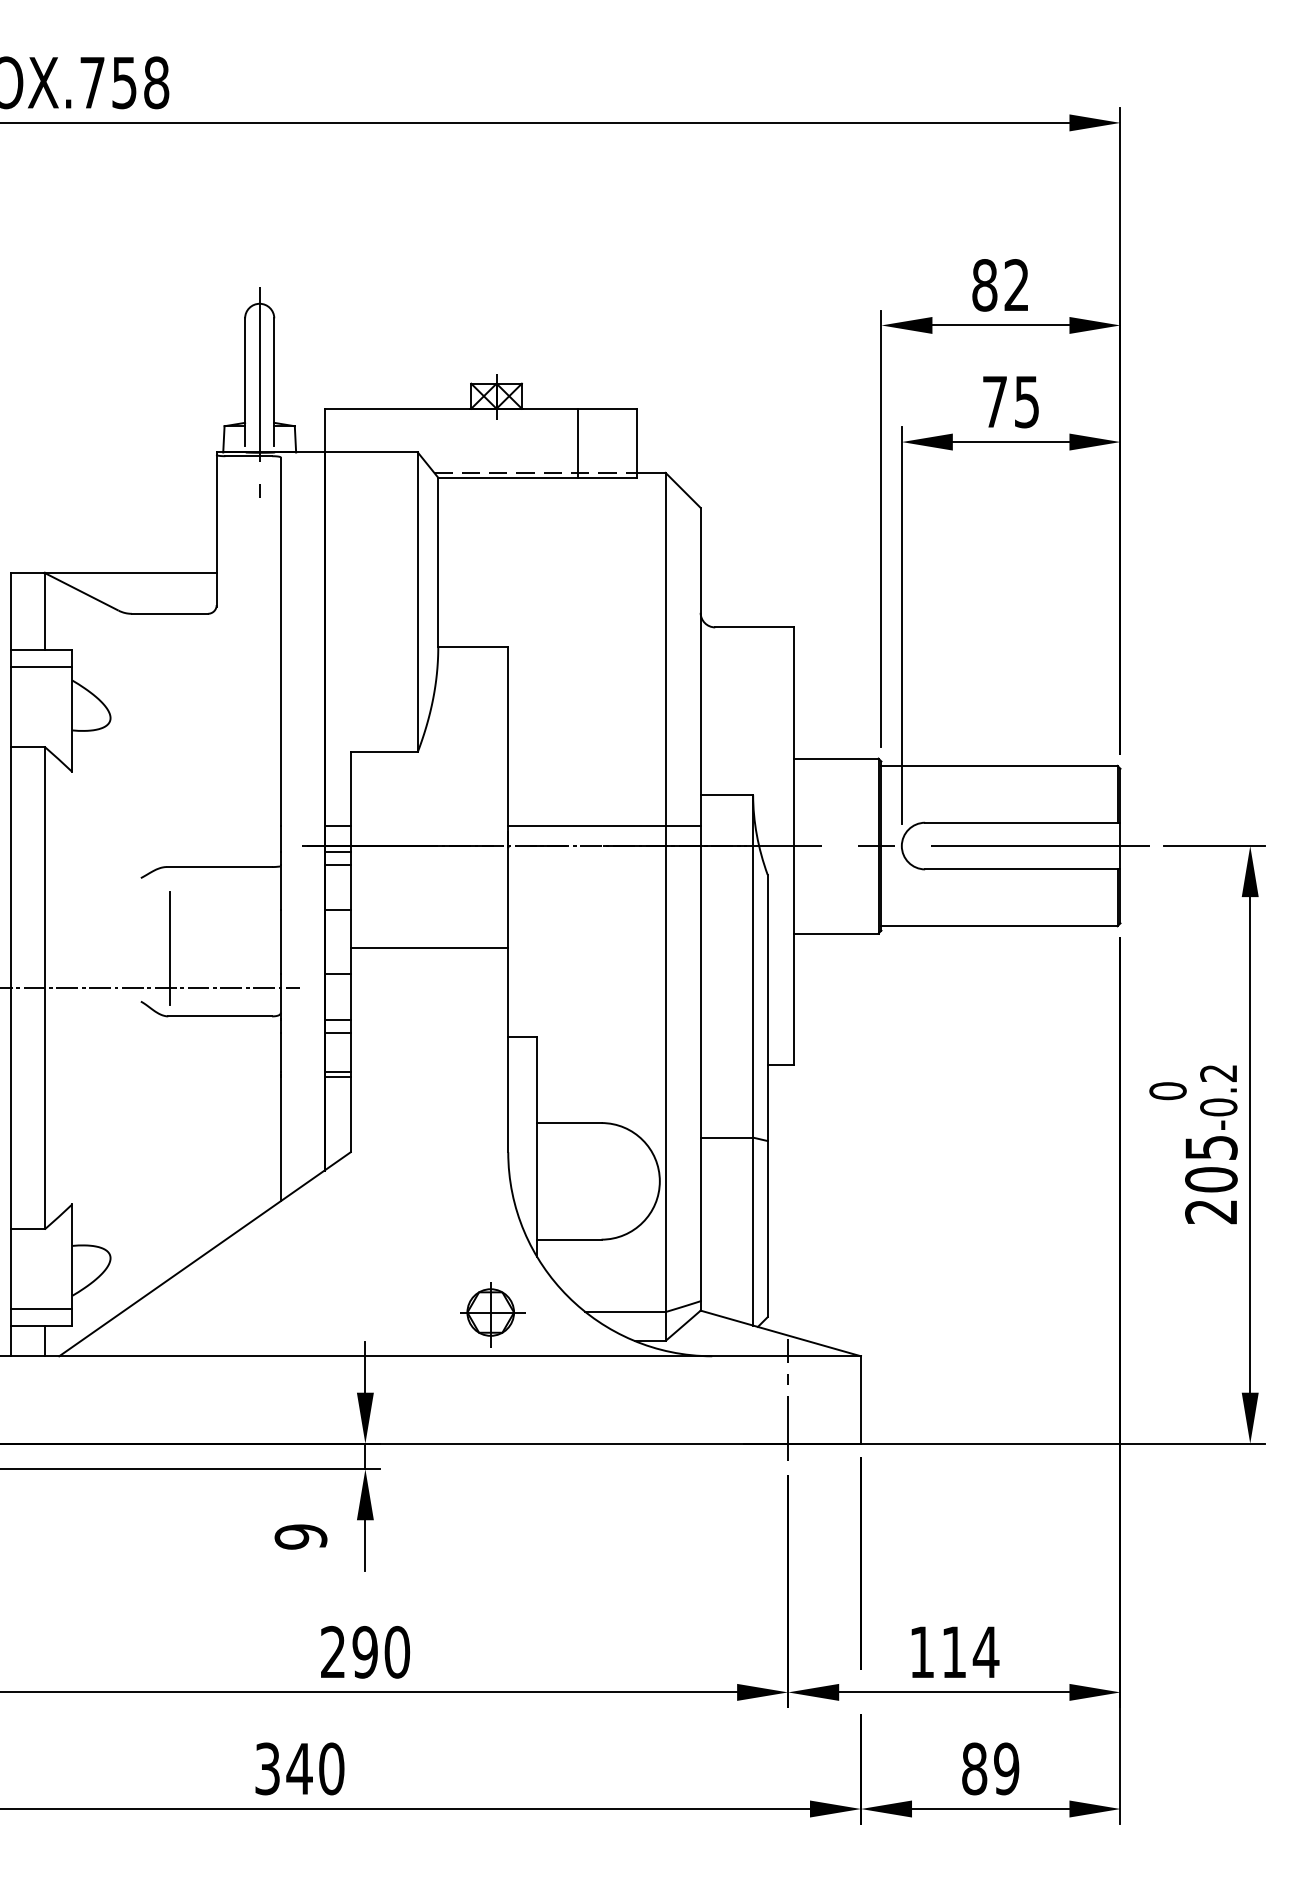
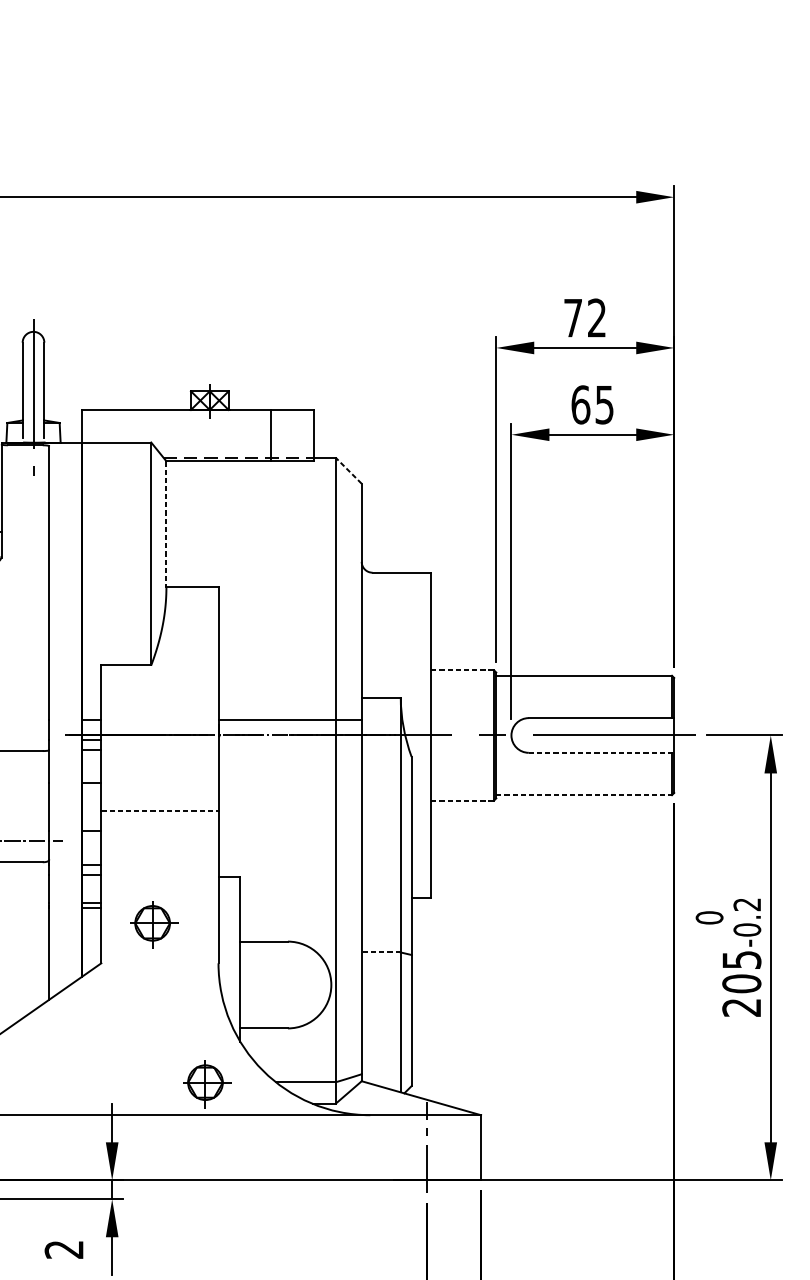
text: (984, 285) -> (572, 318), 82 -> 72
text: (994, 401) -> (580, 404), 75 -> 65
line: (683, 490) -> (348, 470), solid -> dashed
line: (438, 562) -> (166, 524), solid -> dashed
line: (836, 758) -> (462, 670), solid -> dashed
line: (1022, 869) -> (601, 752), solid -> dashed
line: (999, 926) -> (584, 795), solid -> dashed
line: (836, 933) -> (462, 800), solid -> dashed
line: (429, 948) -> (159, 811), solid -> dashed
part: (421, 1100) -> (153, 924), added
line: (726, 1137) -> (380, 952), solid -> dashed
text: (300, 1536) -> (63, 1249), 9 -> 2

